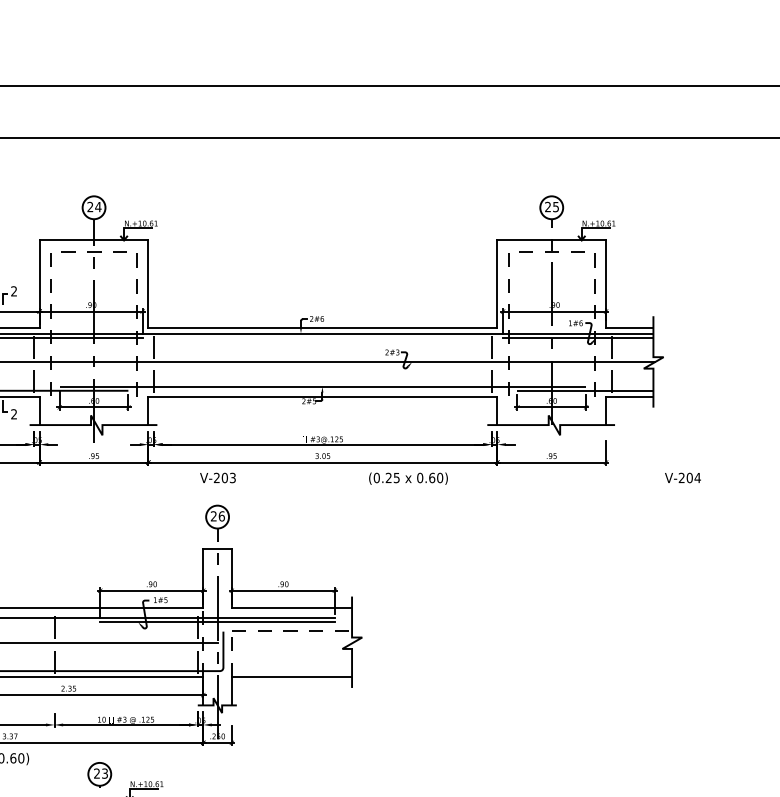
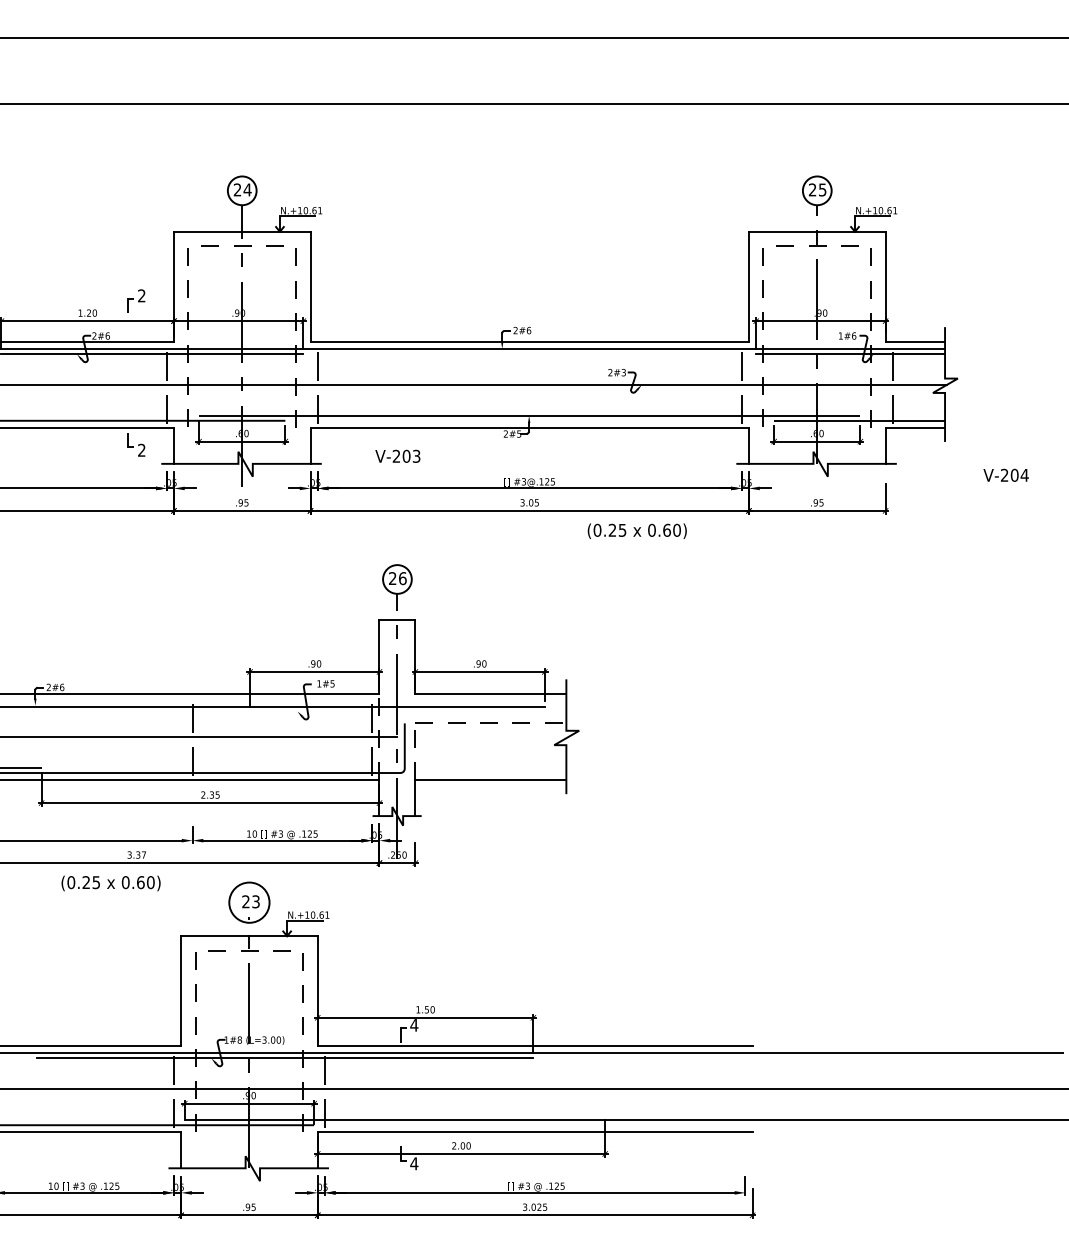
text: (217, 477) -> (397, 455), moved
text: (682, 477) -> (1005, 474), moved
line: (217, 622) -> (397, 711), removed
circle: (99, 774) -> (249, 902), size x1.4

